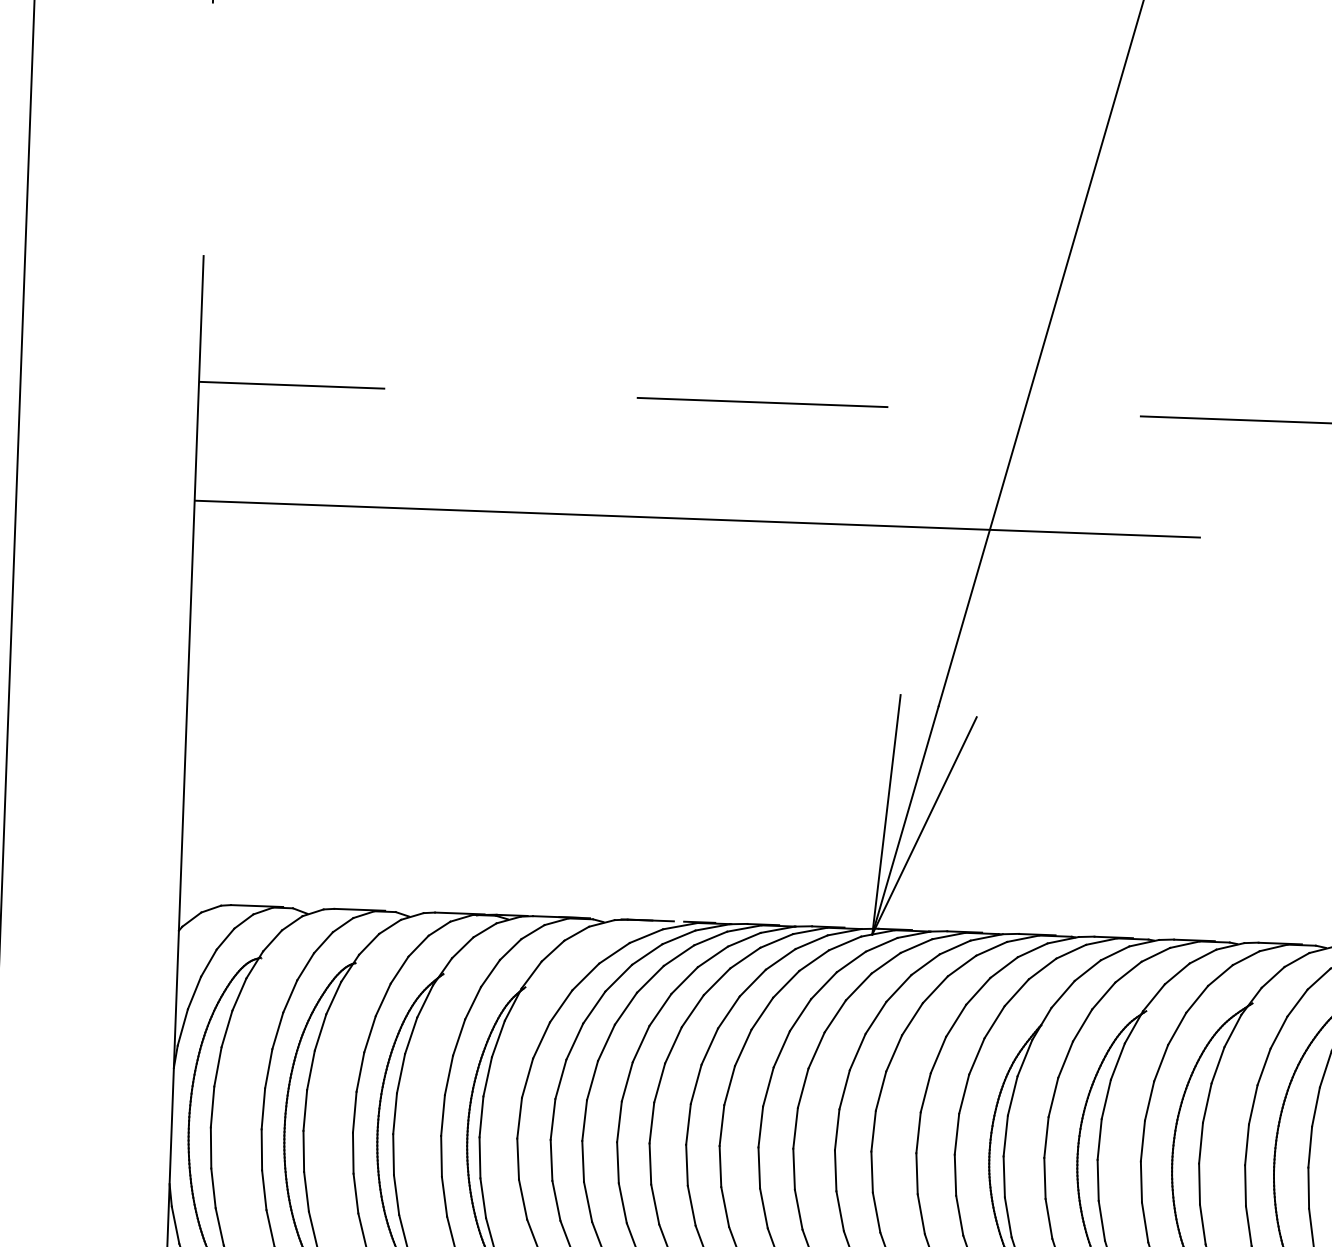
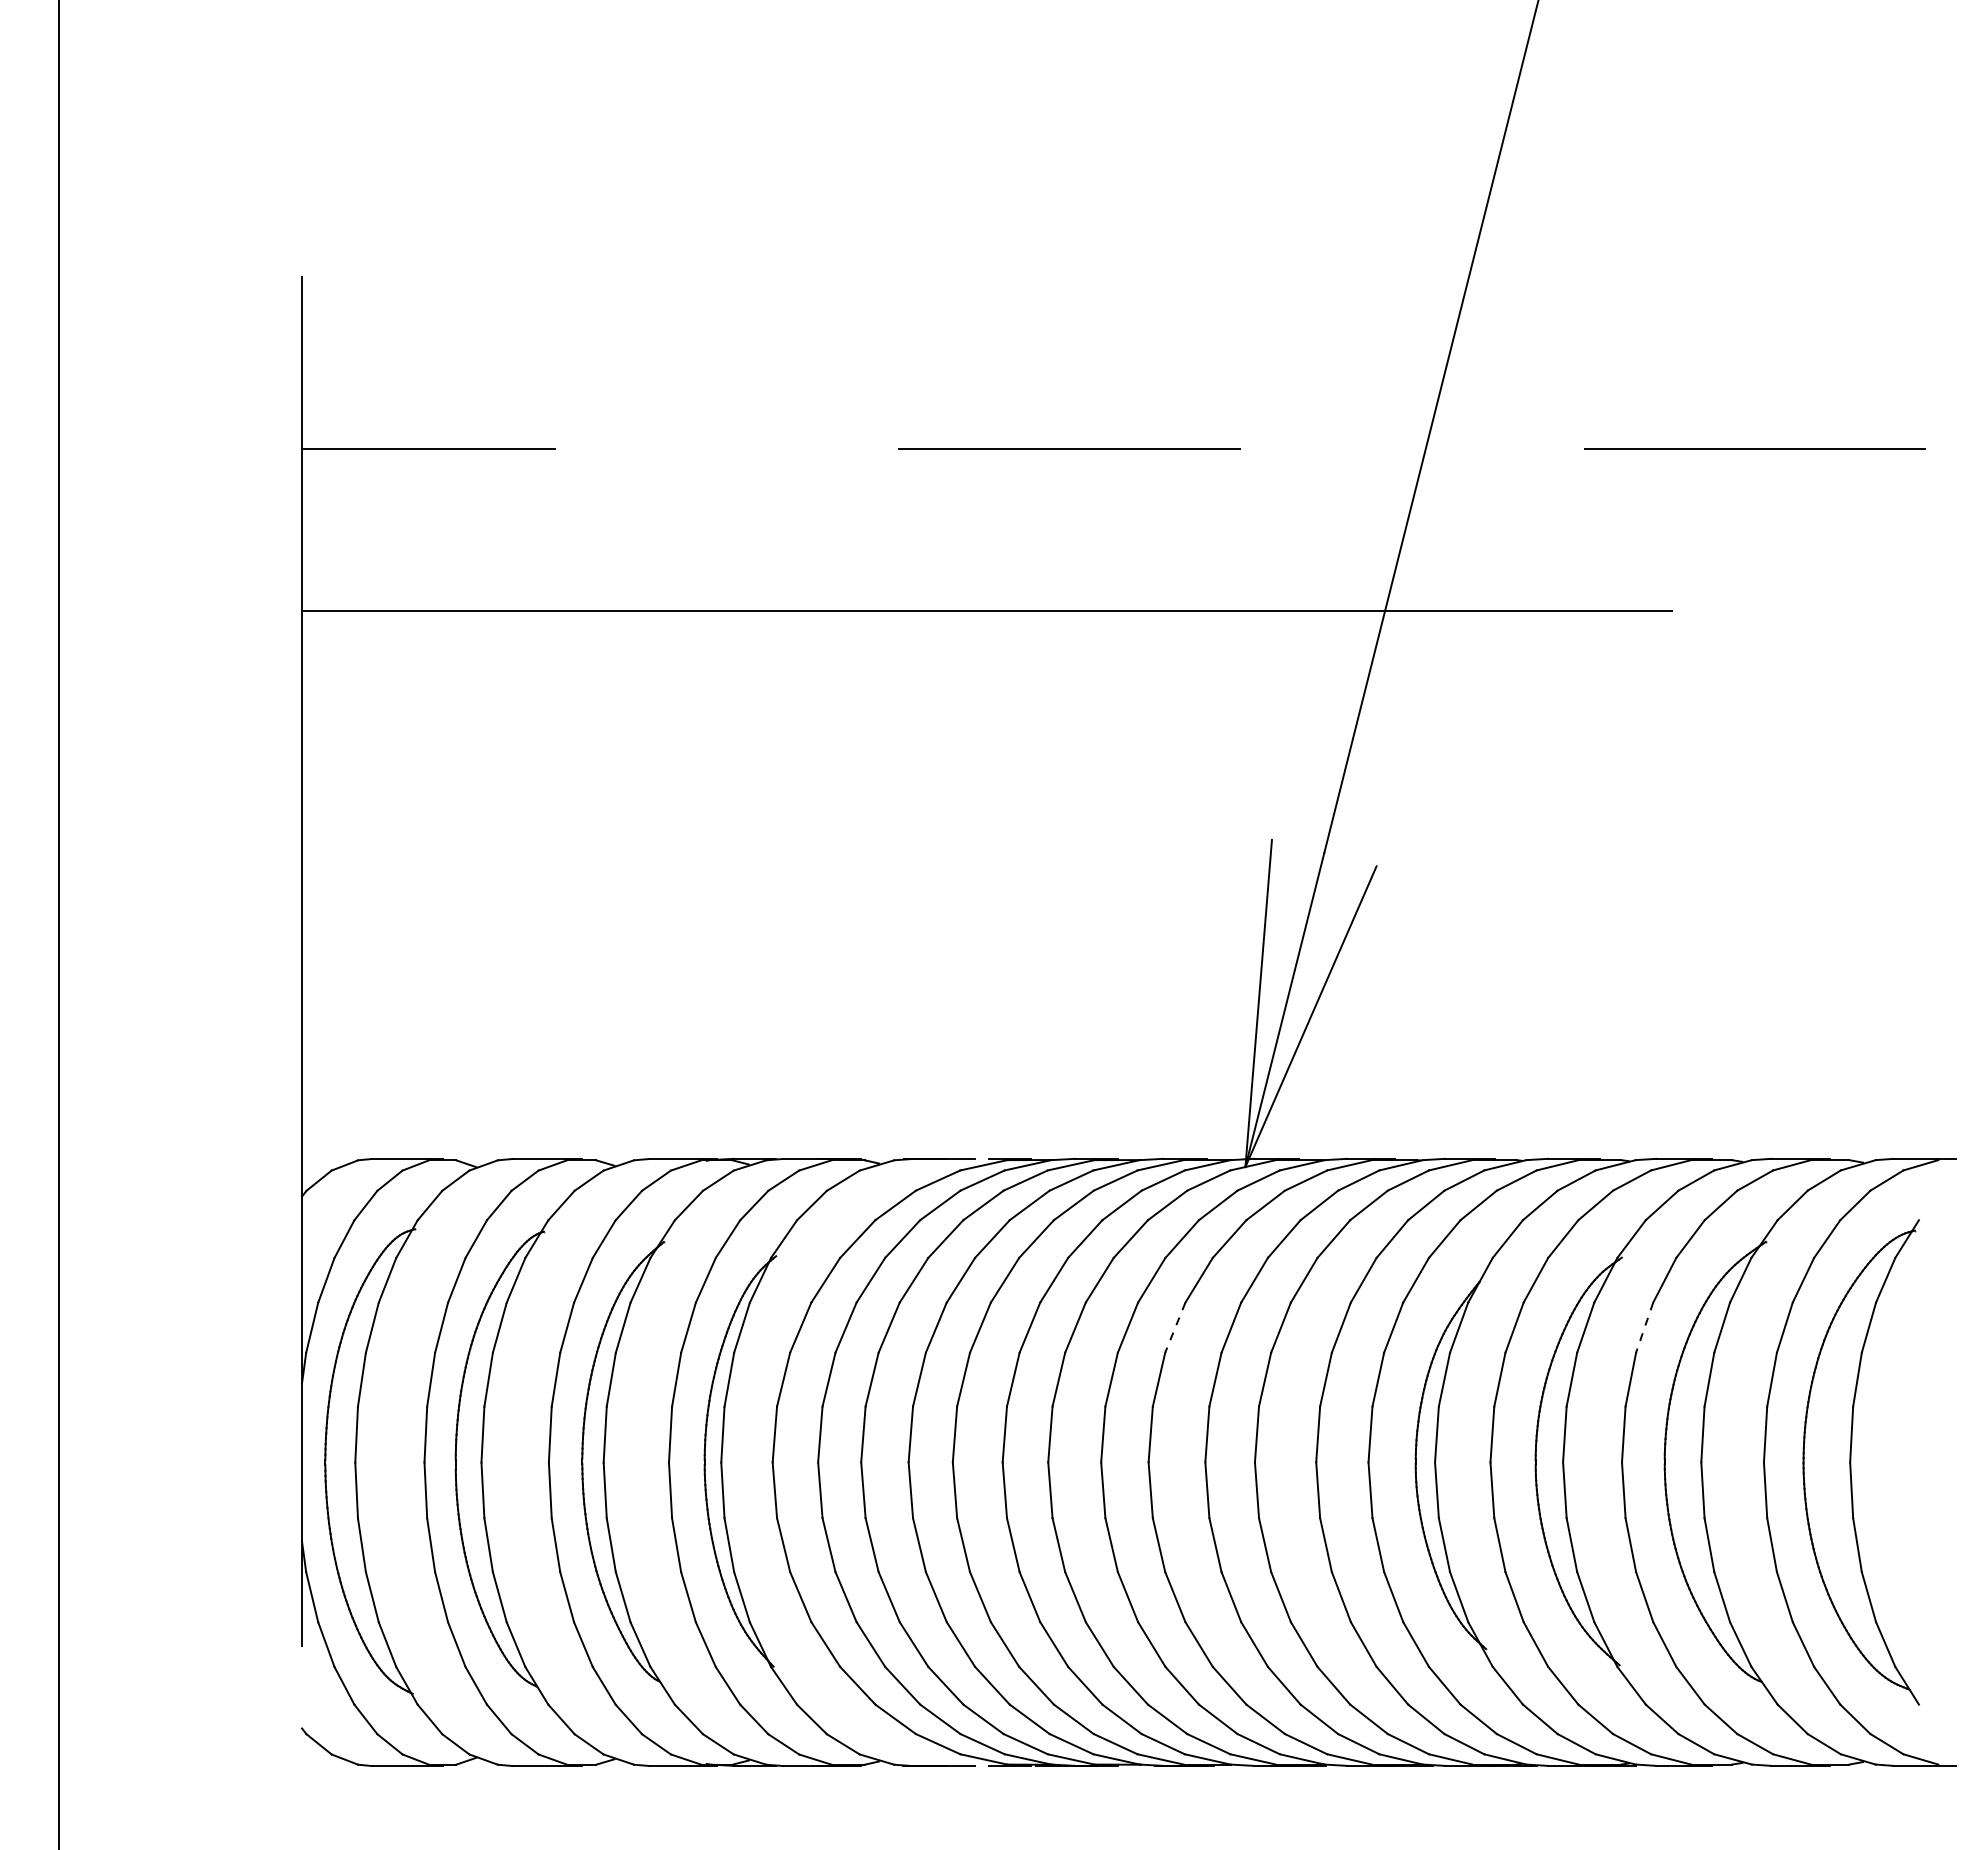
line: (816, 1051) -> (1175, 1328), solid -> dashed
line: (1161, 1063) -> (1644, 1327), solid -> dashed

